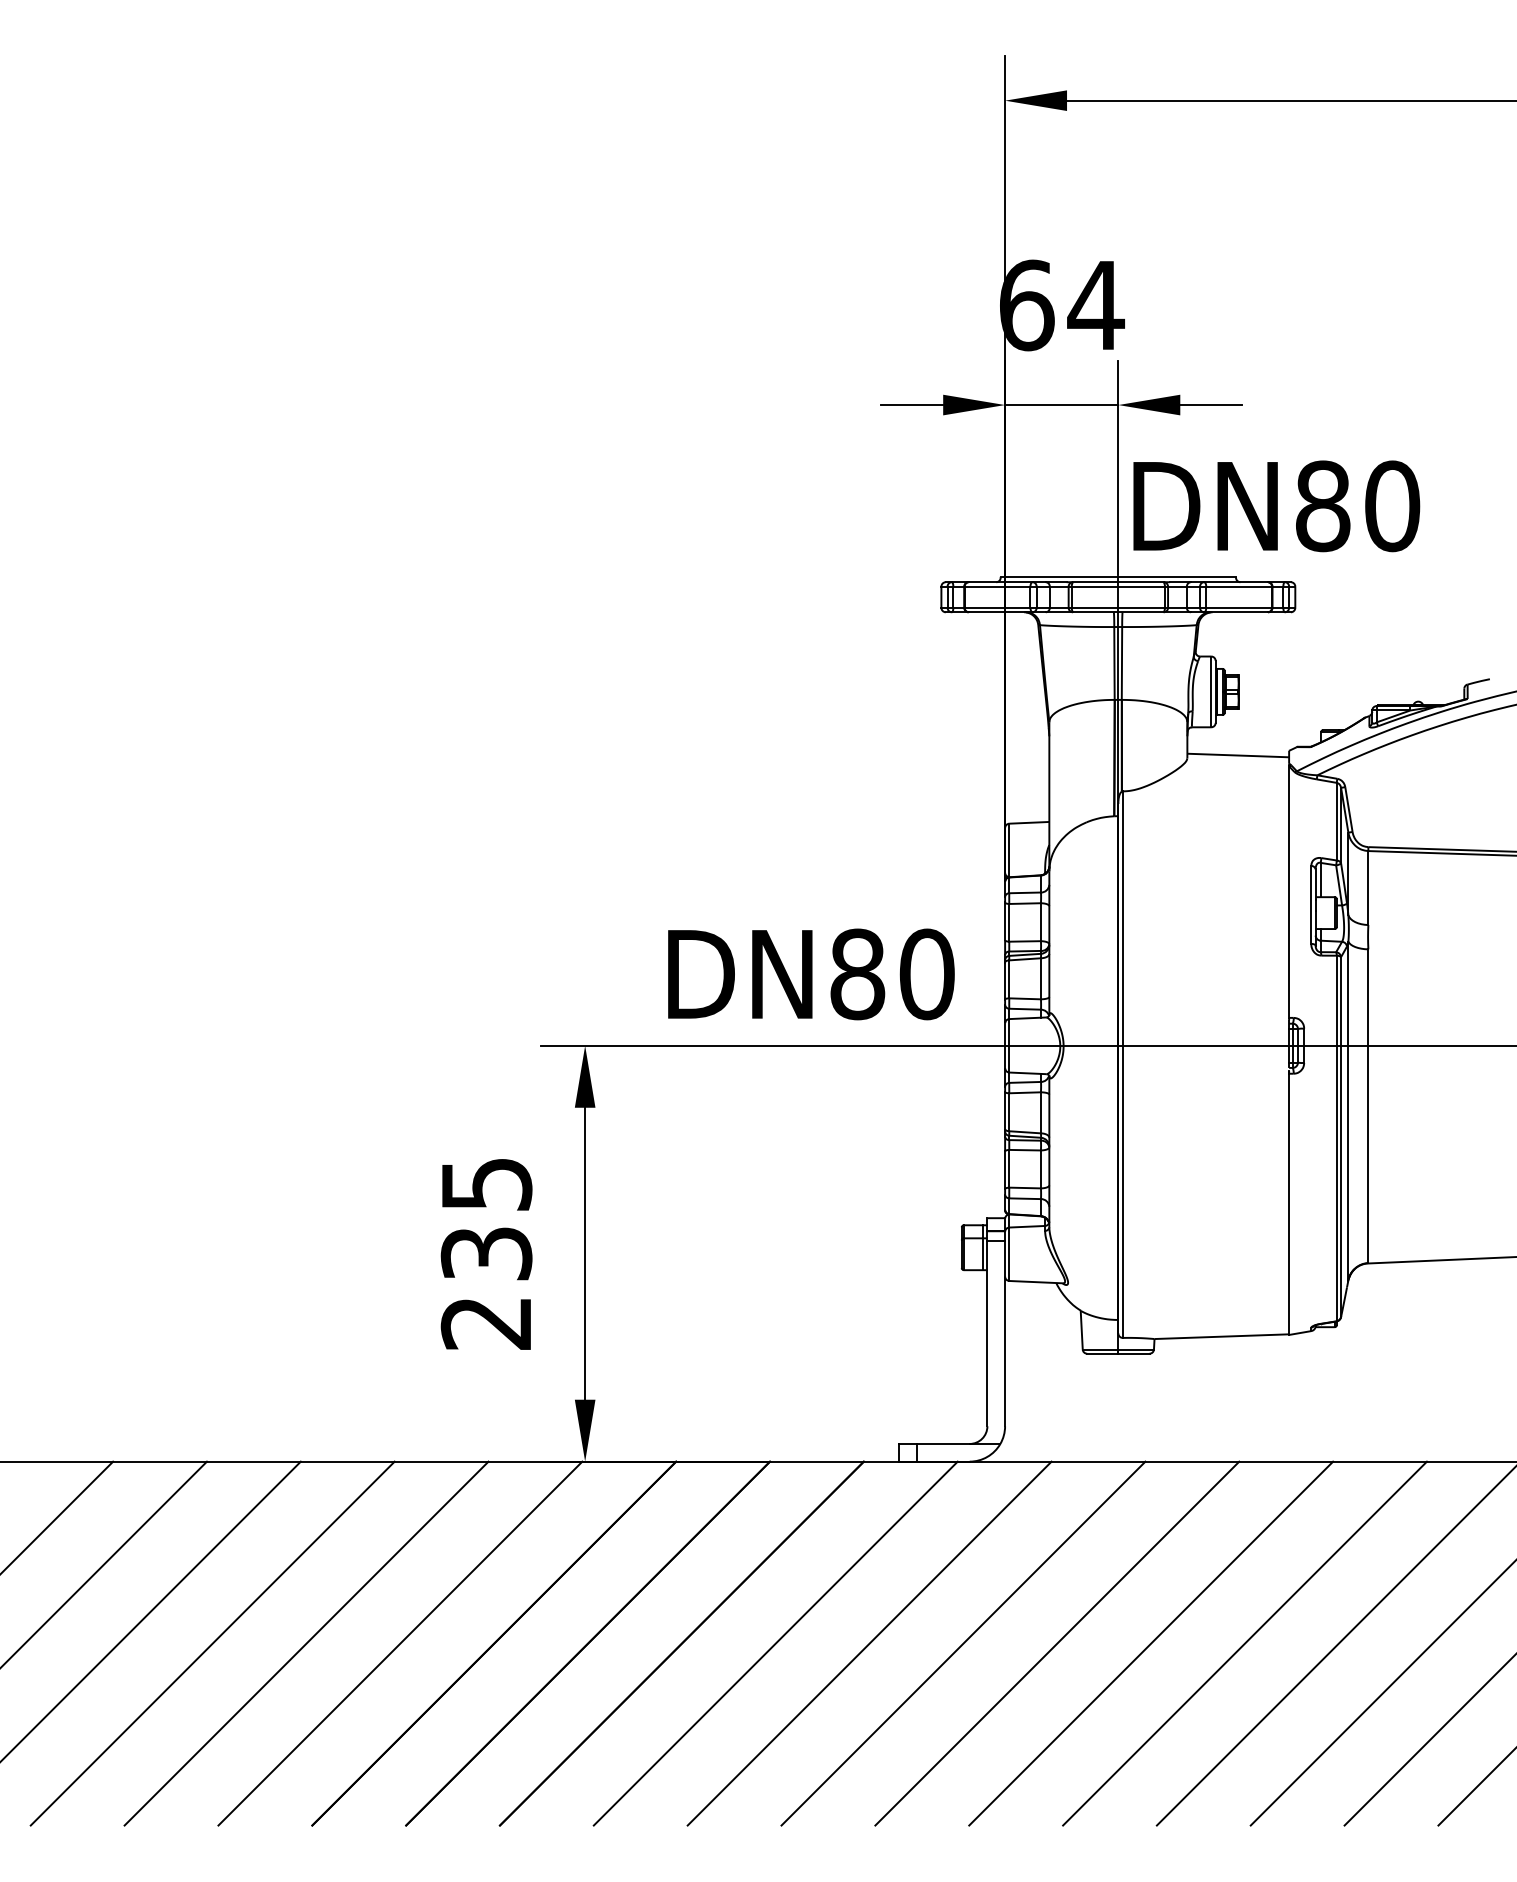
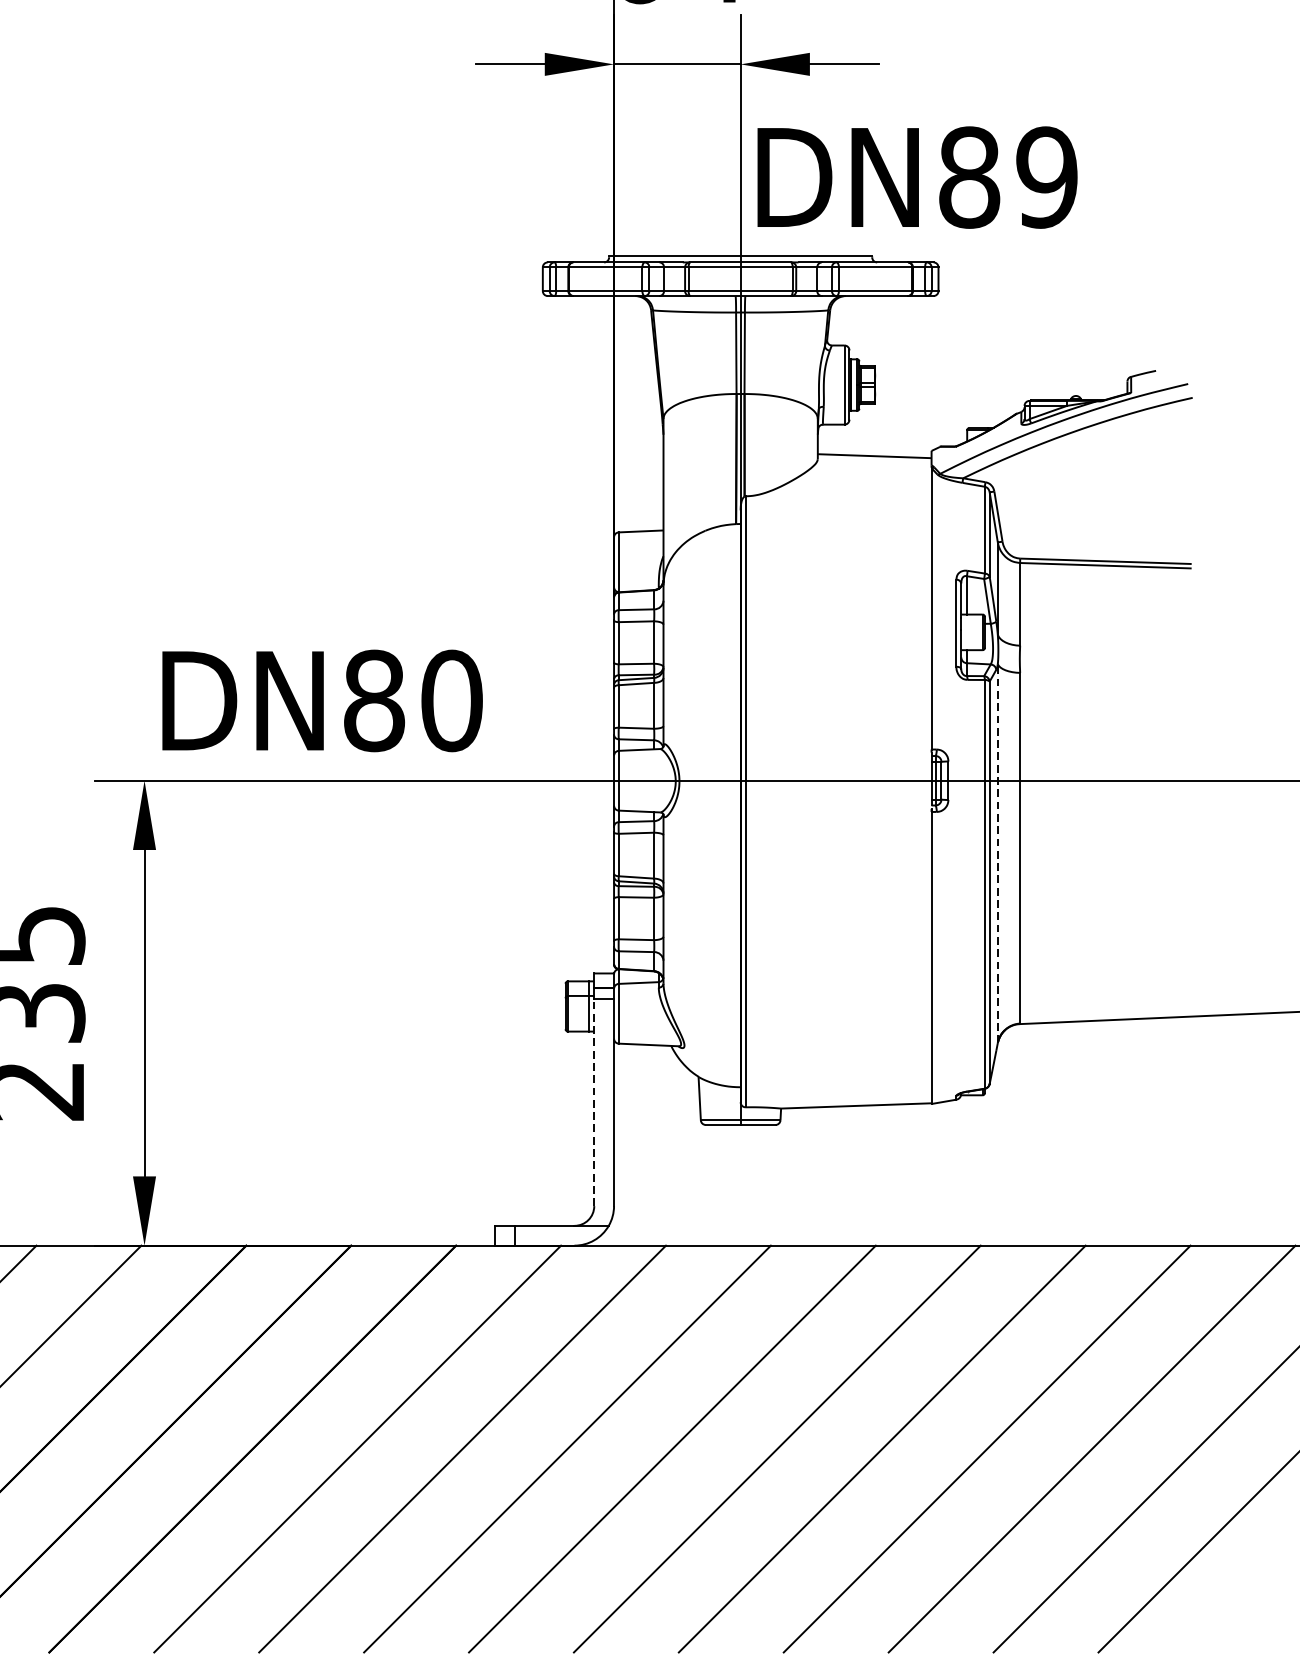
text: (1392, 506) -> (1047, 177), DN80 -> DN89
text: (811, 974) -> (322, 701), moved
line: (1348, 1110) -> (997, 853), solid -> dashed
line: (987, 1333) -> (594, 1102), solid -> dashed

